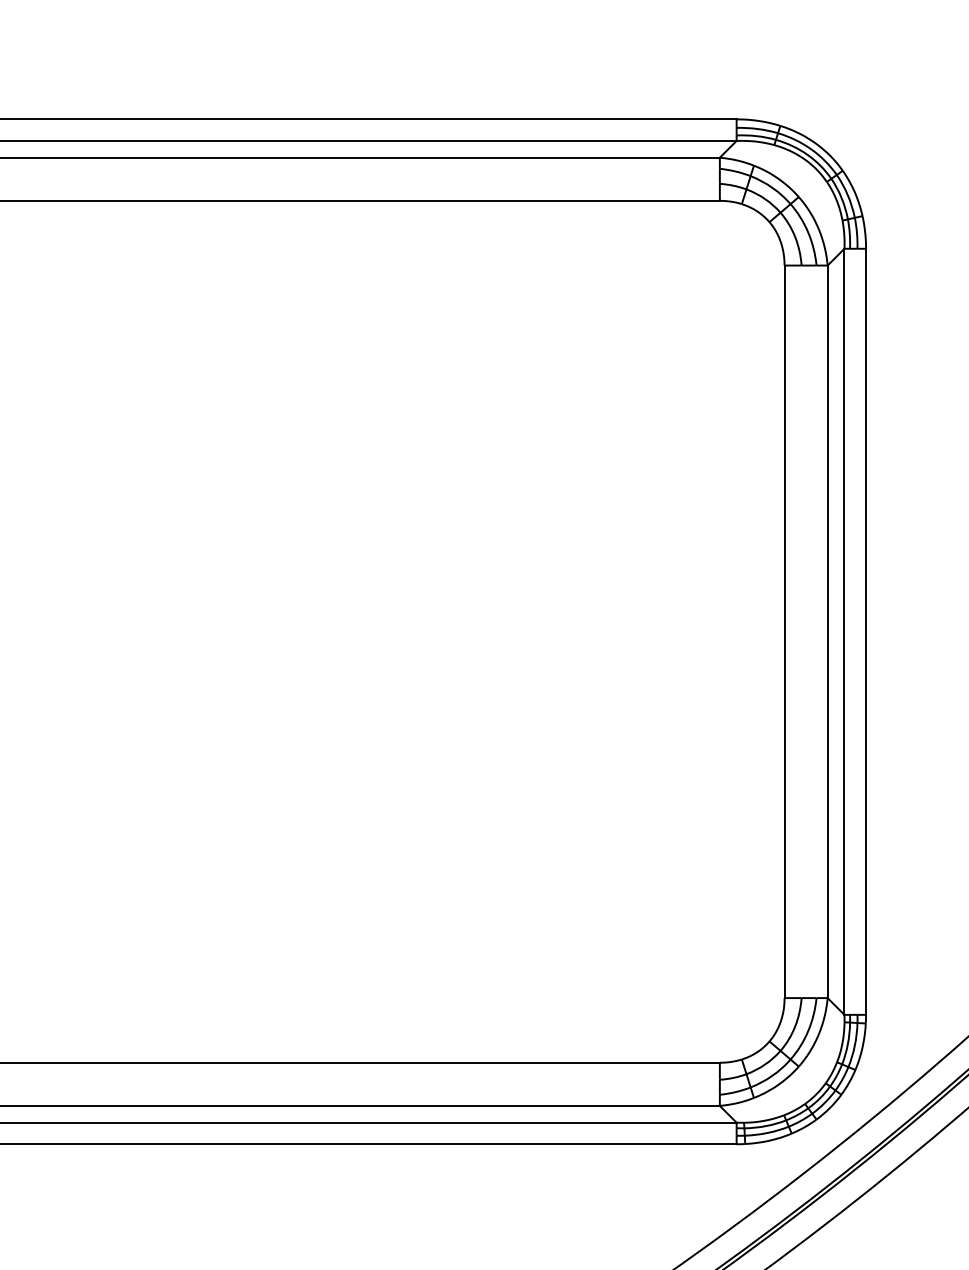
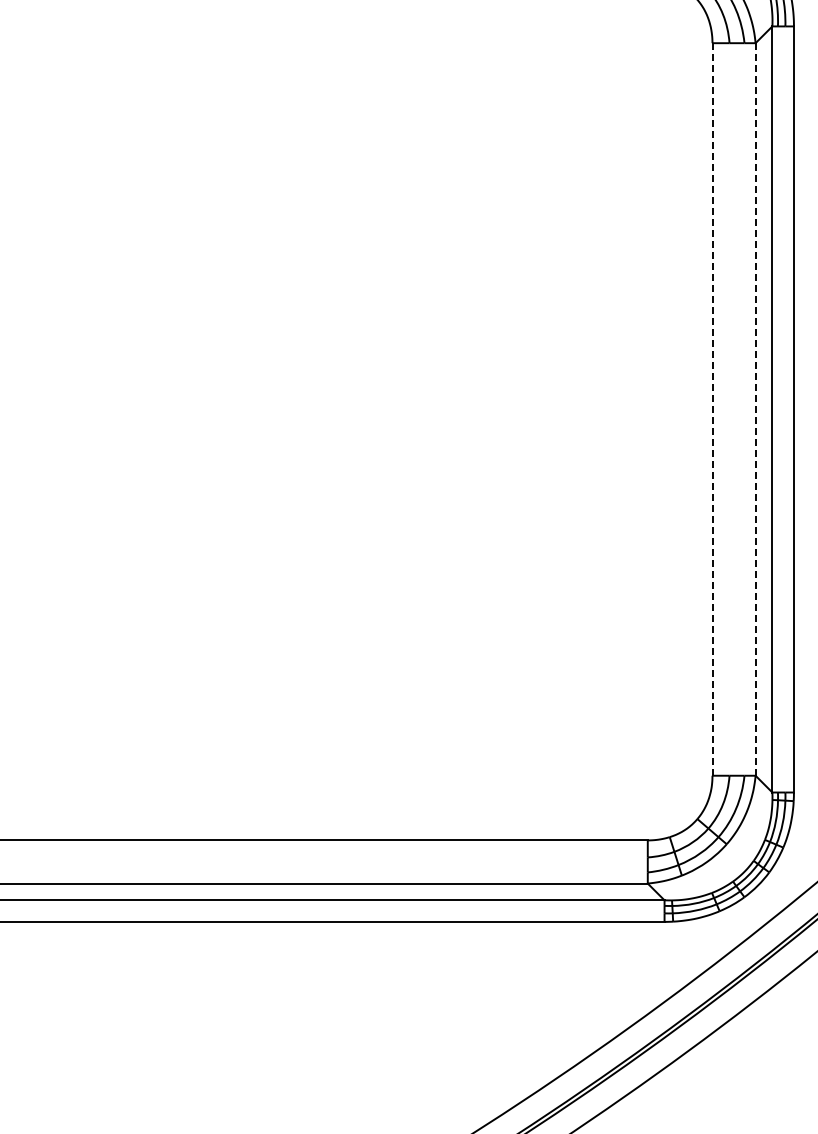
line: (784, 631) -> (712, 409), solid -> dashed
line: (827, 631) -> (755, 409), solid -> dashed

